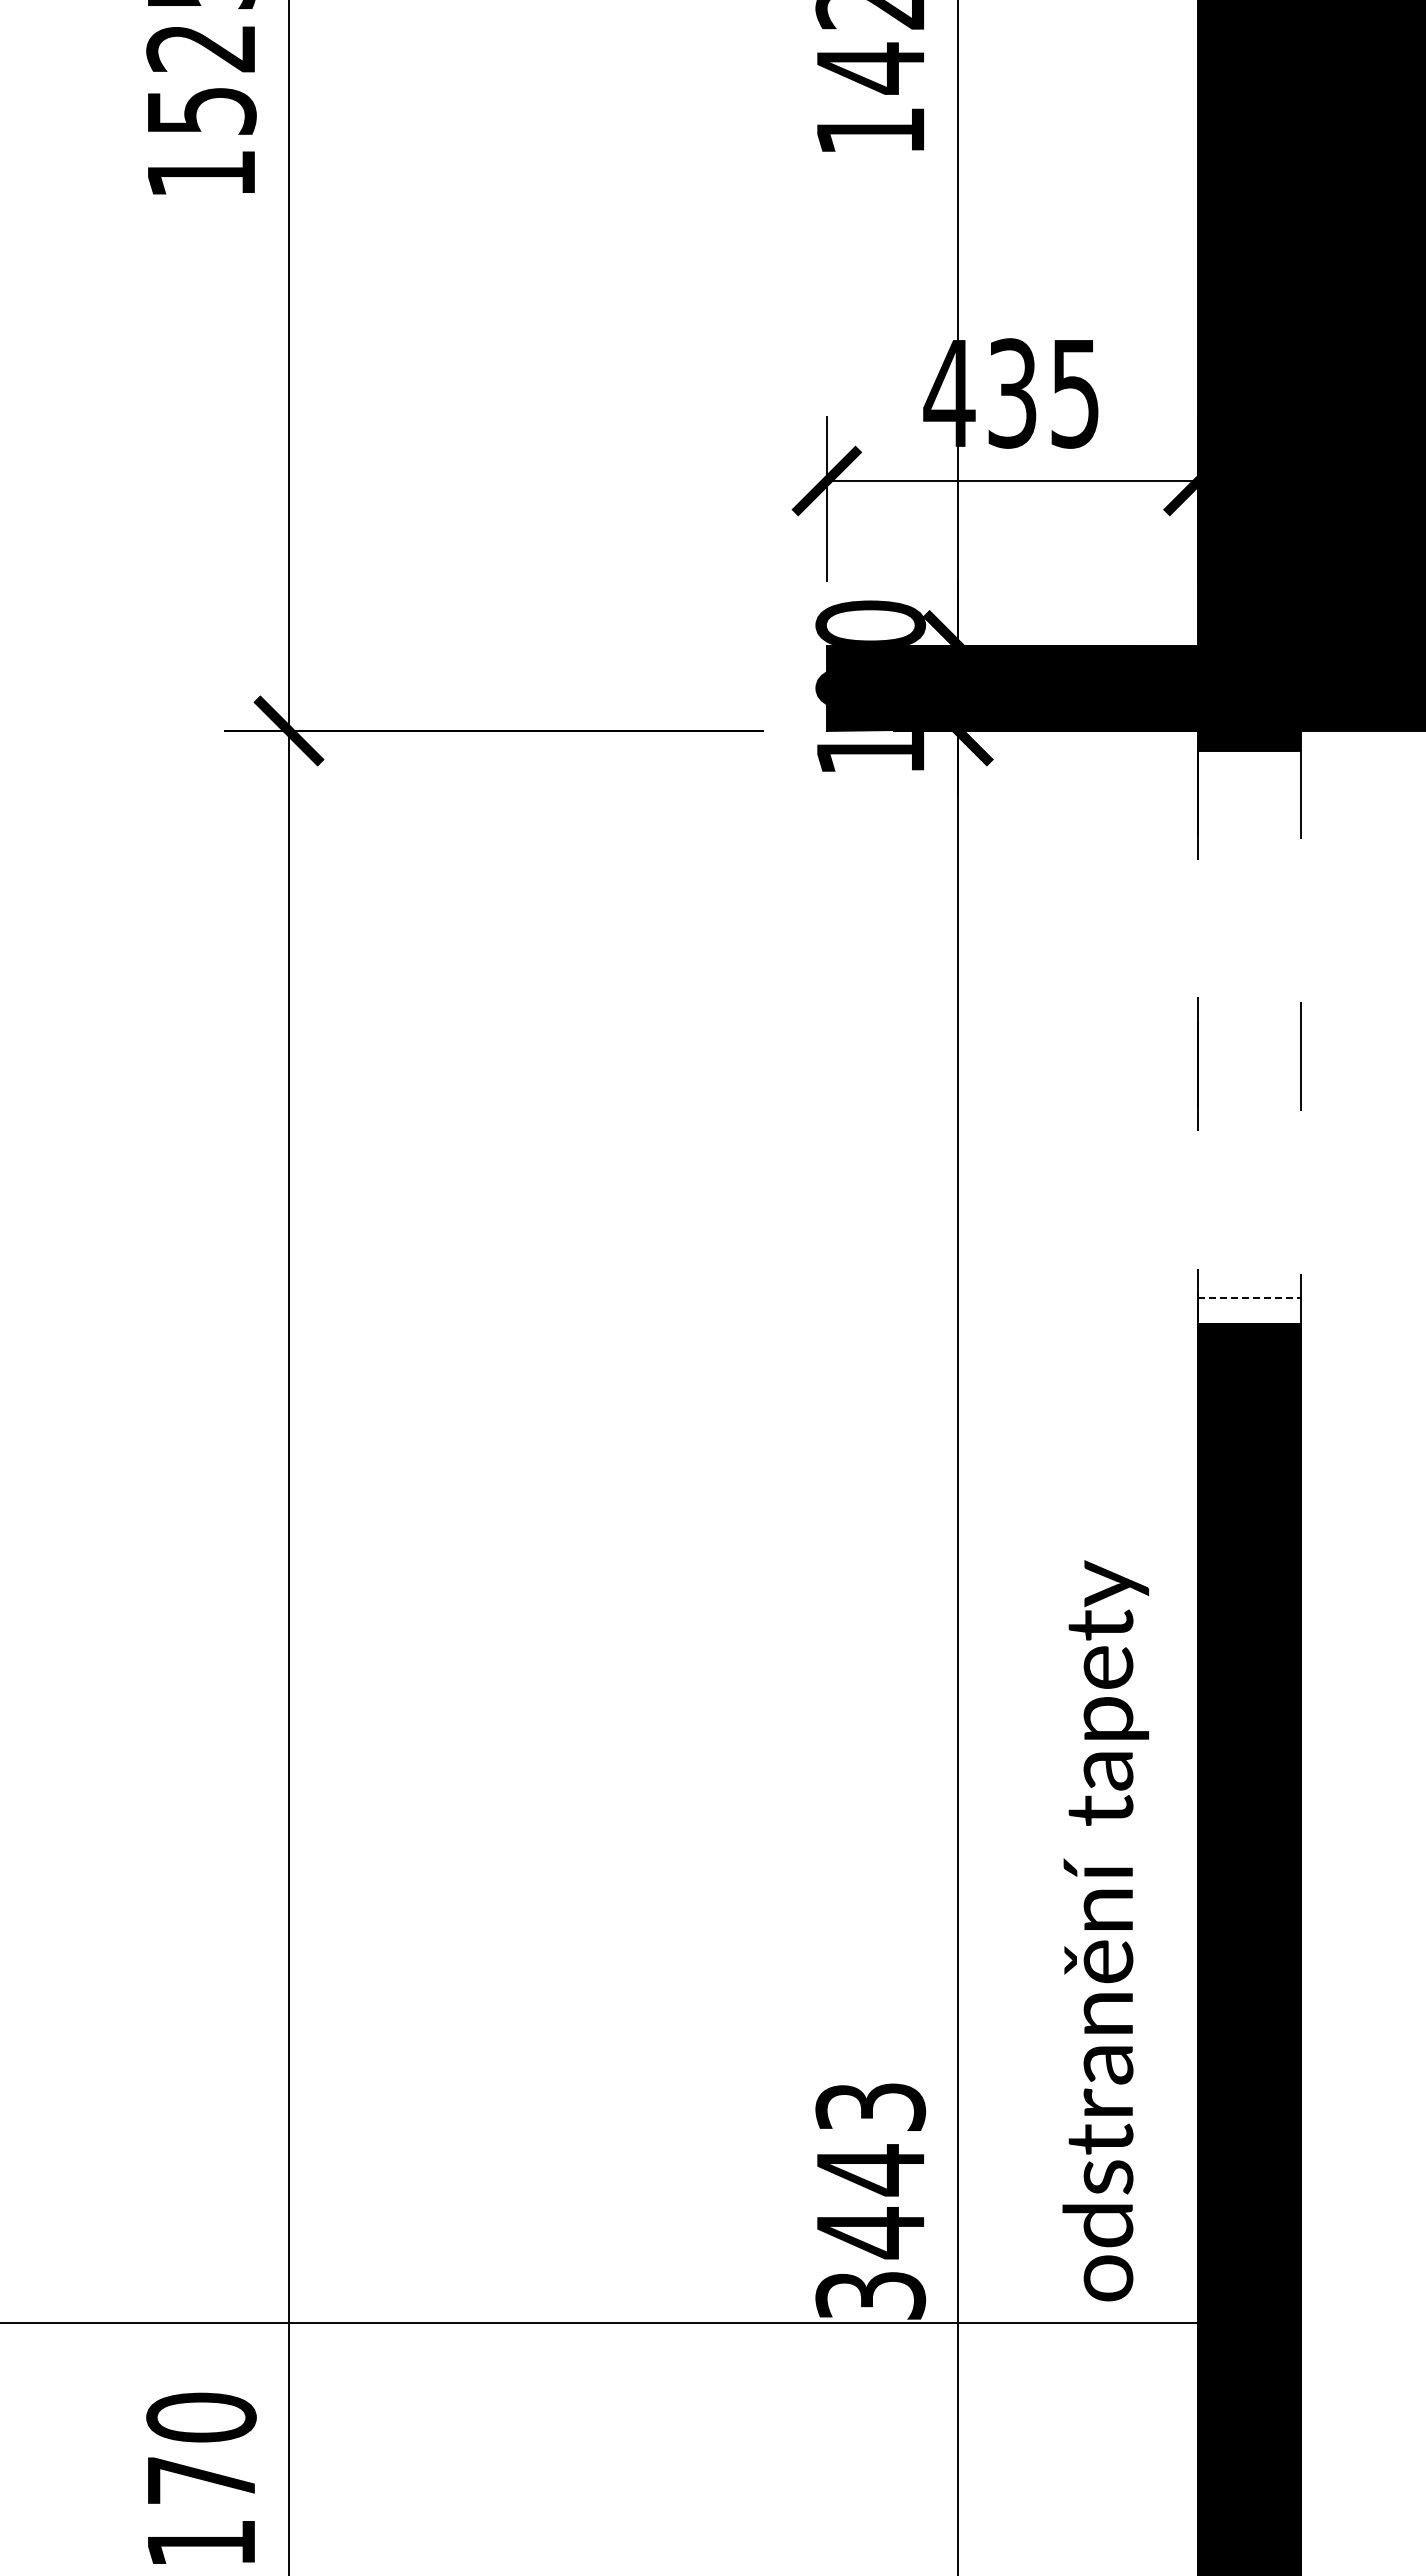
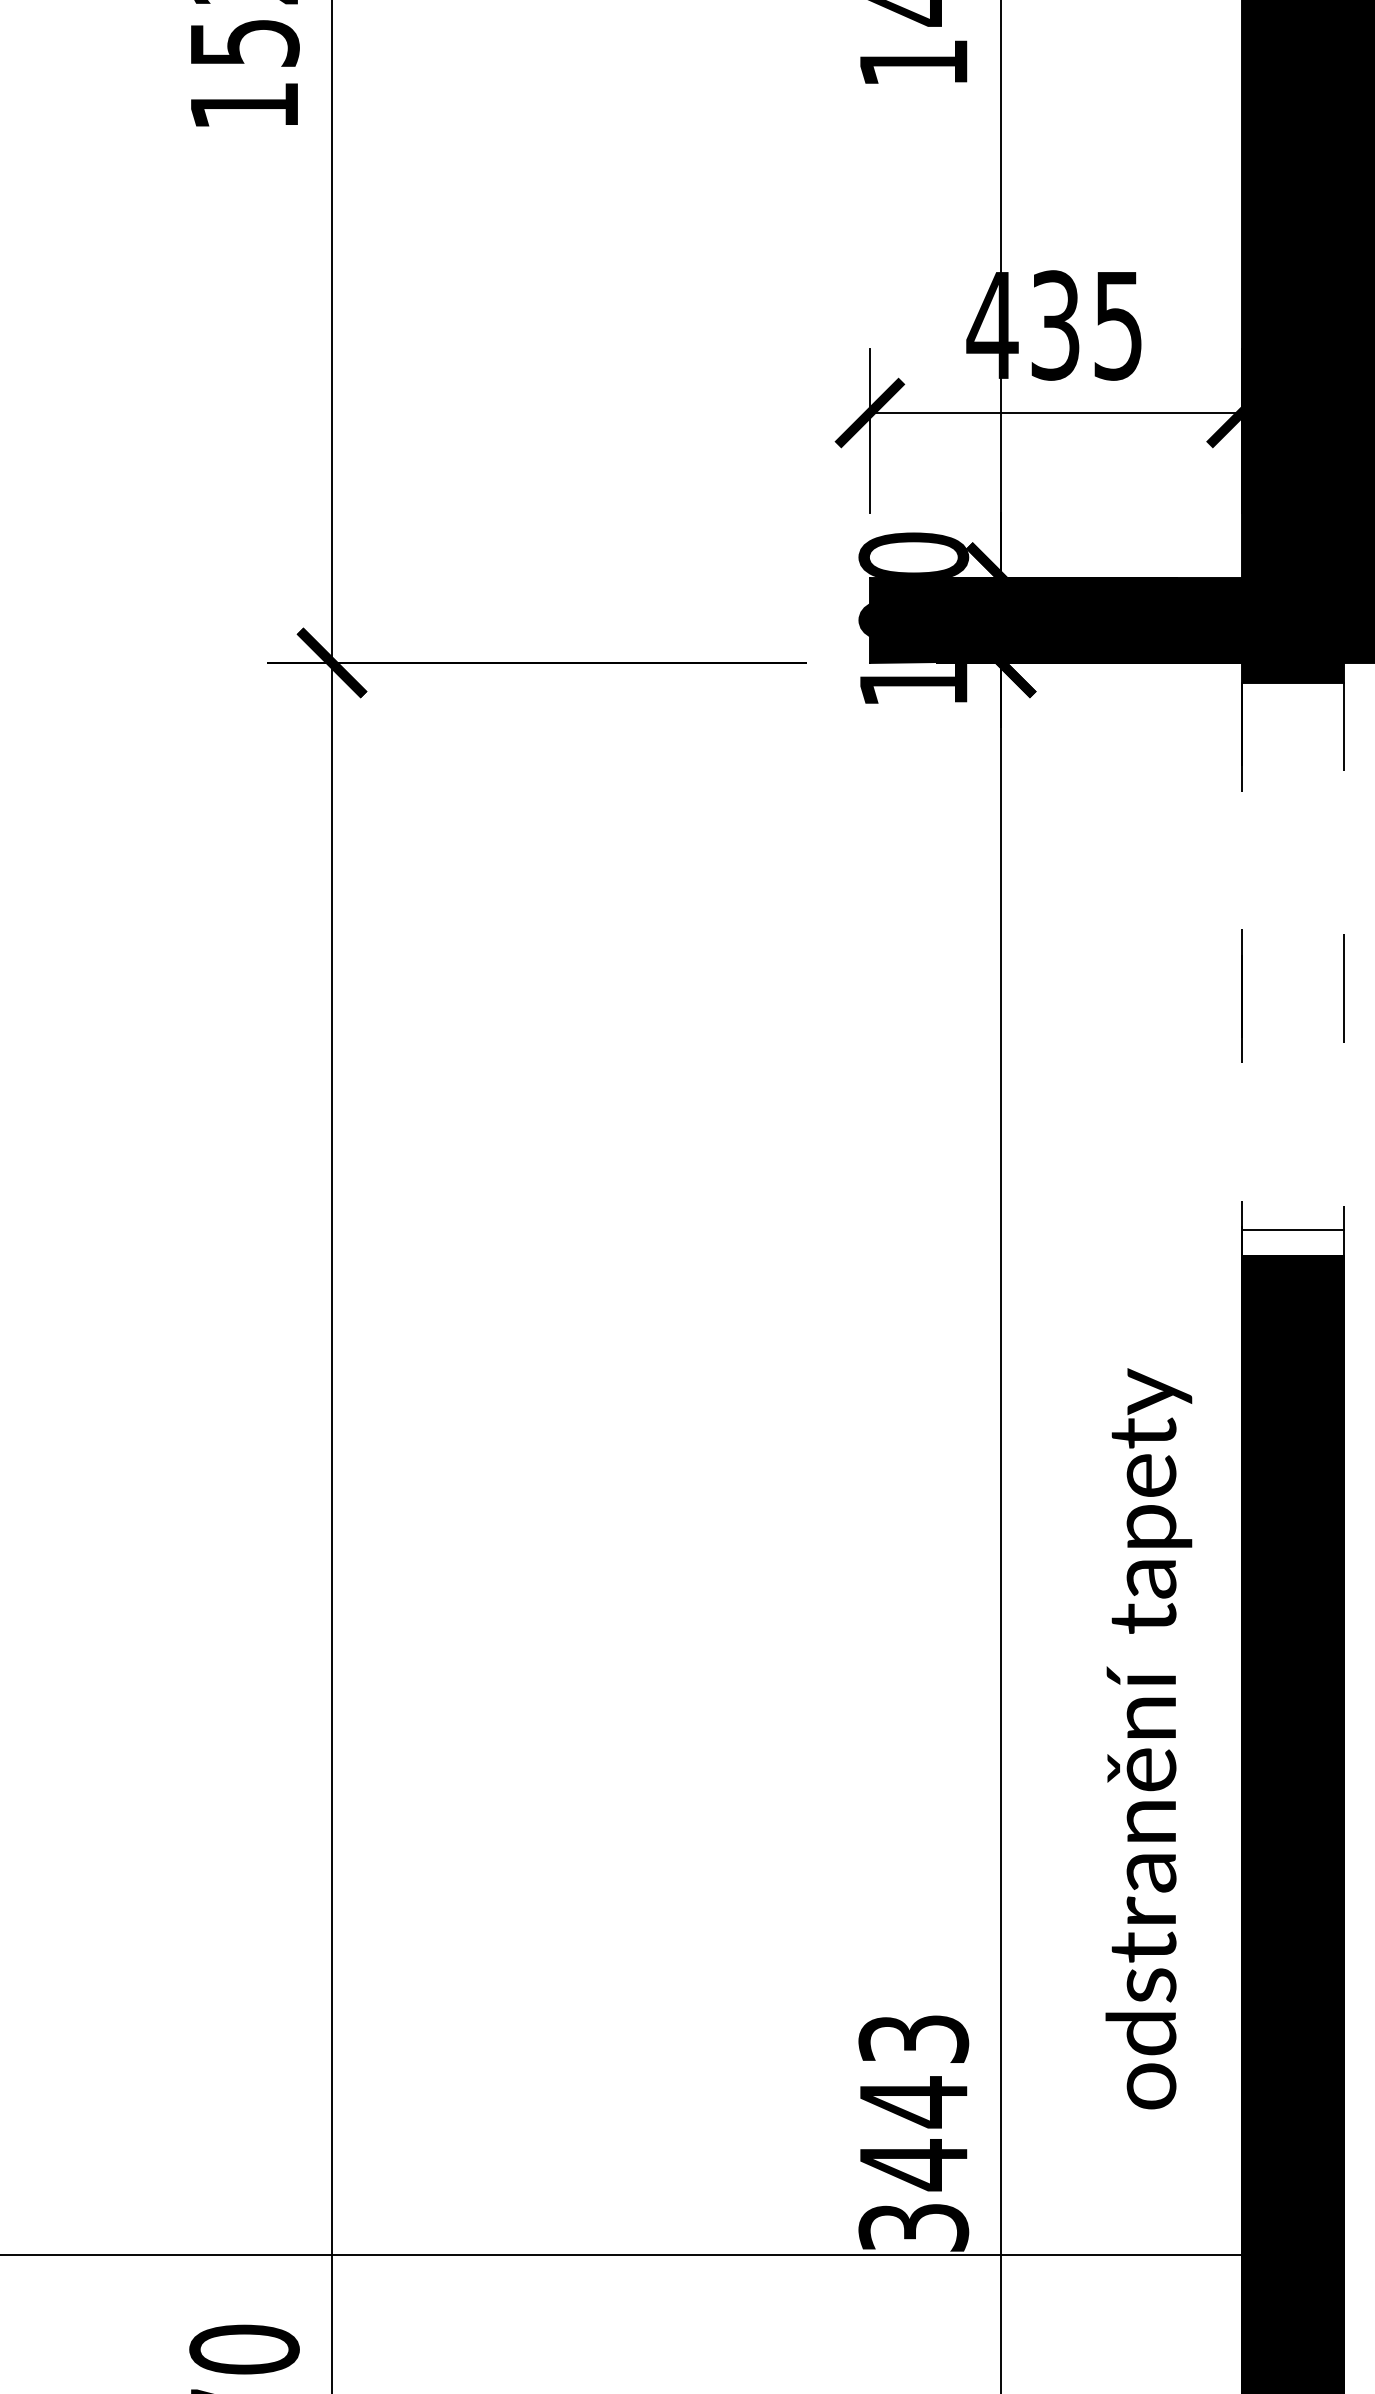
line: (1250, 1298) -> (1293, 1230), dashed -> solid
text: (1105, 1930) -> (1148, 1738), moved

